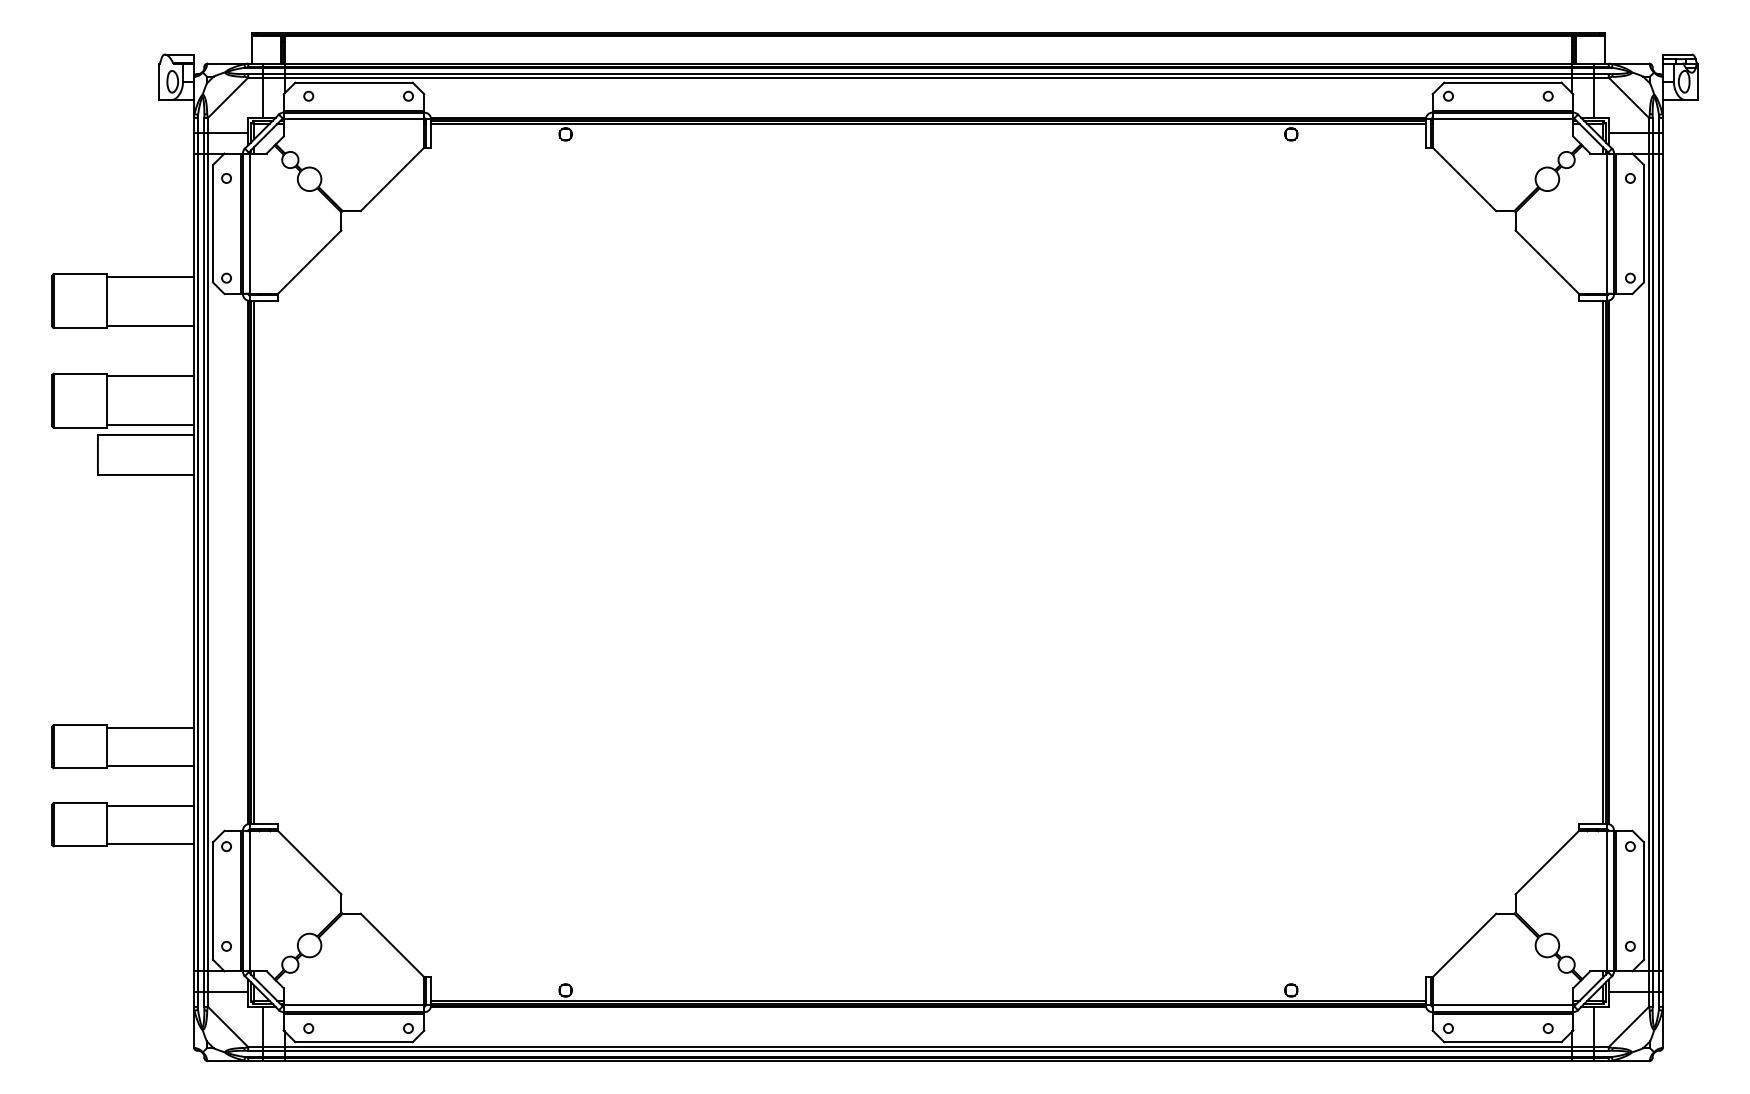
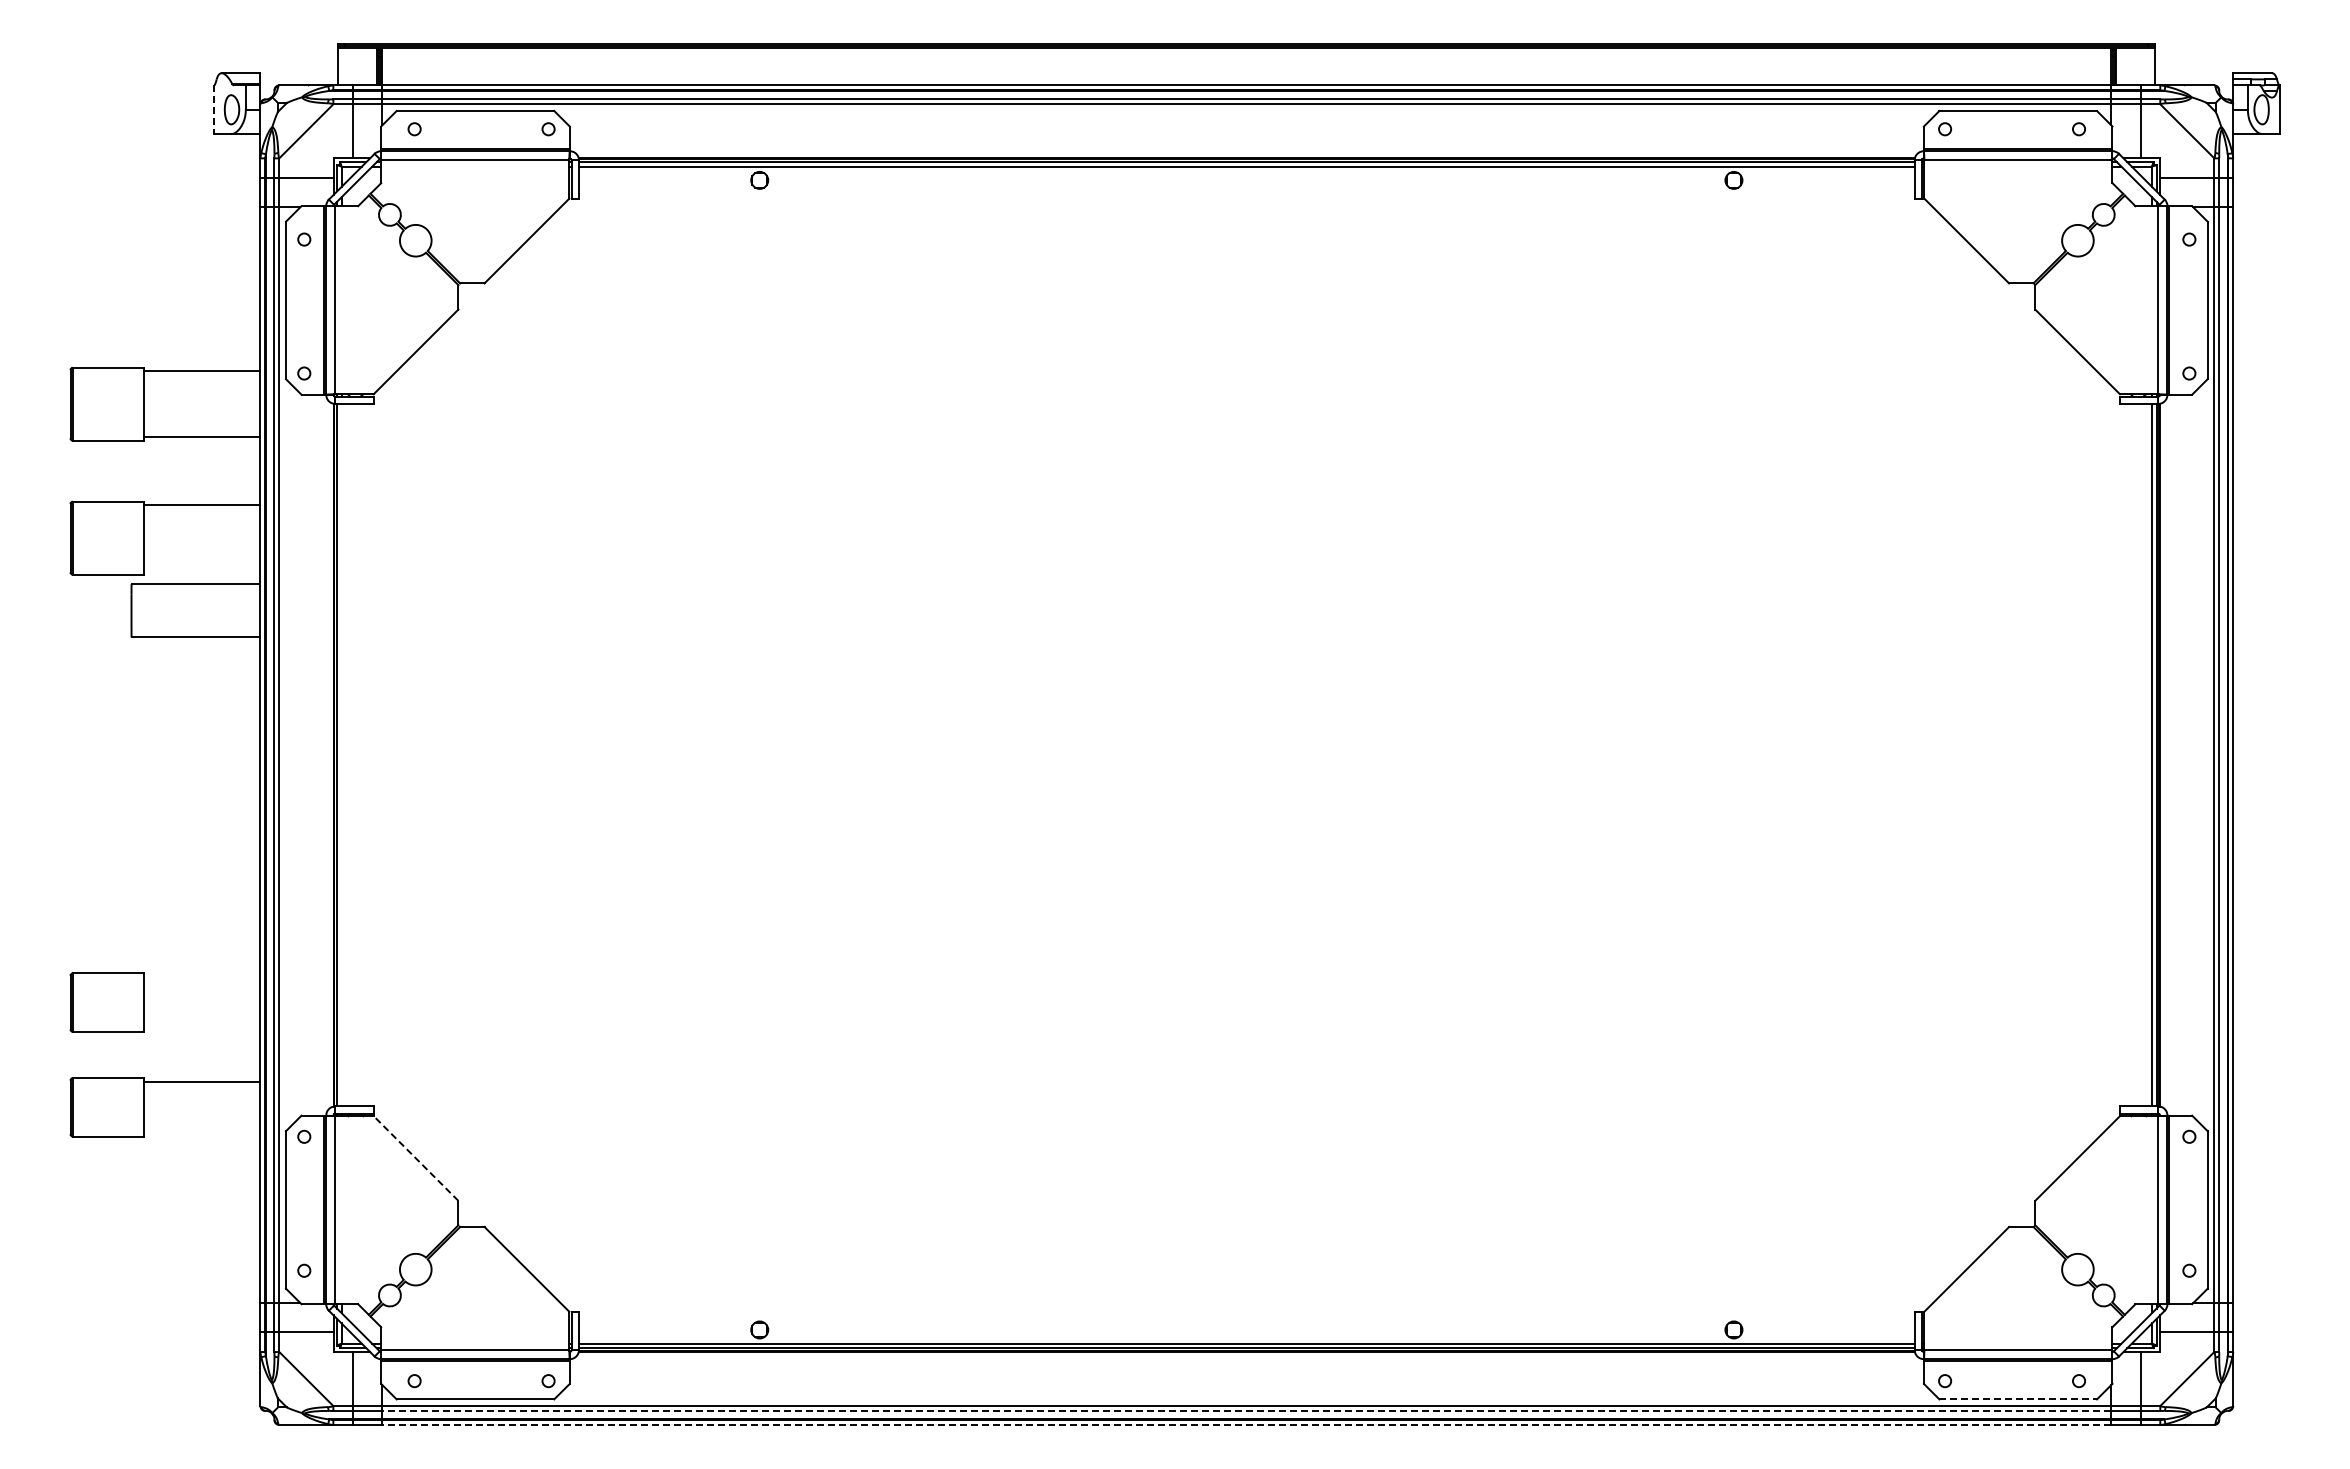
line: (159, 82) -> (214, 110), solid -> dashed
line: (150, 425) -> (201, 571), removed
line: (254, 561) -> (341, 754), removed
line: (150, 727) -> (201, 977), removed
line: (150, 765) -> (201, 1028), removed
line: (150, 843) -> (201, 1132), removed
line: (310, 862) -> (416, 1158), solid -> dashed
line: (1503, 1042) -> (2018, 1399), solid -> dashed
line: (928, 1050) -> (1246, 1410), solid -> dashed
line: (928, 1060) -> (1246, 1424), solid -> dashed

